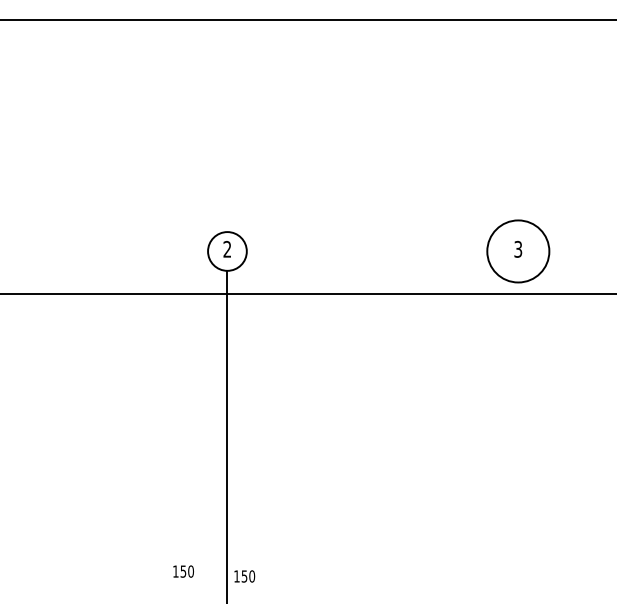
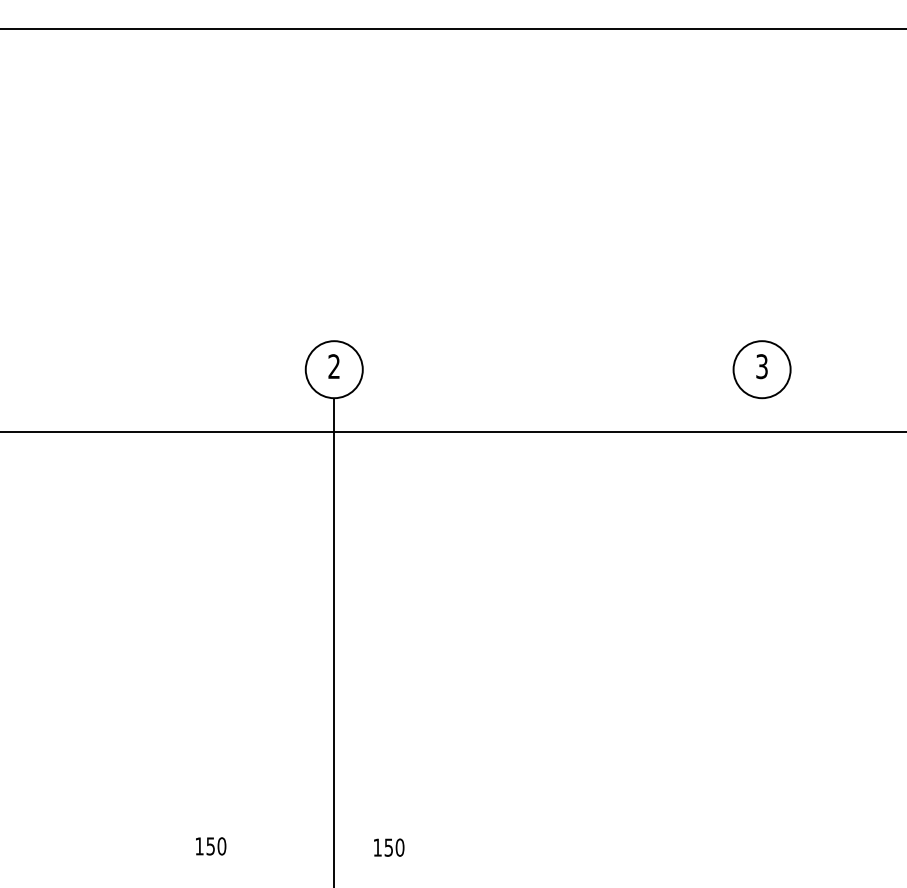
circle: (517, 251) -> (760, 369), size x0.62
text: (183, 571) -> (210, 846), moved
text: (244, 576) -> (388, 847), moved

